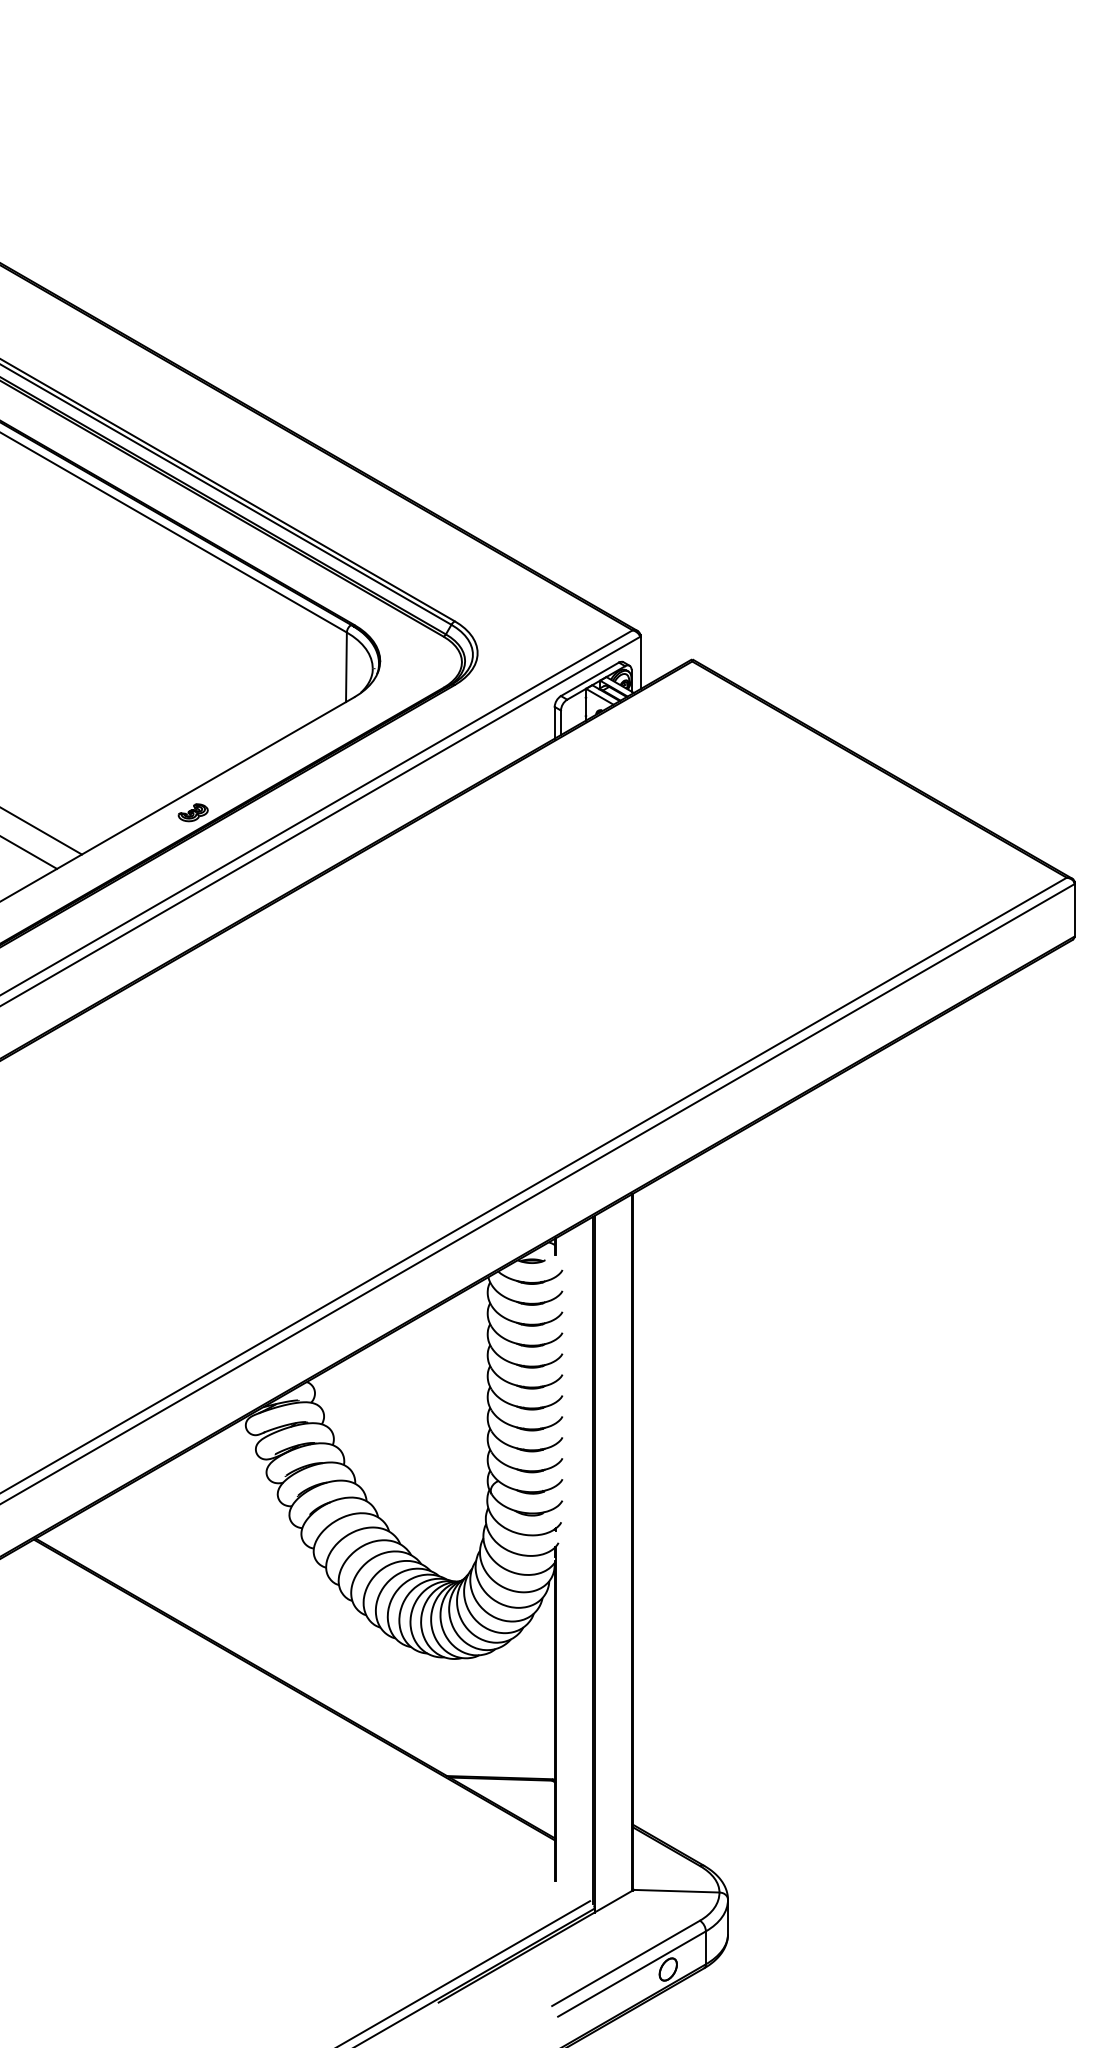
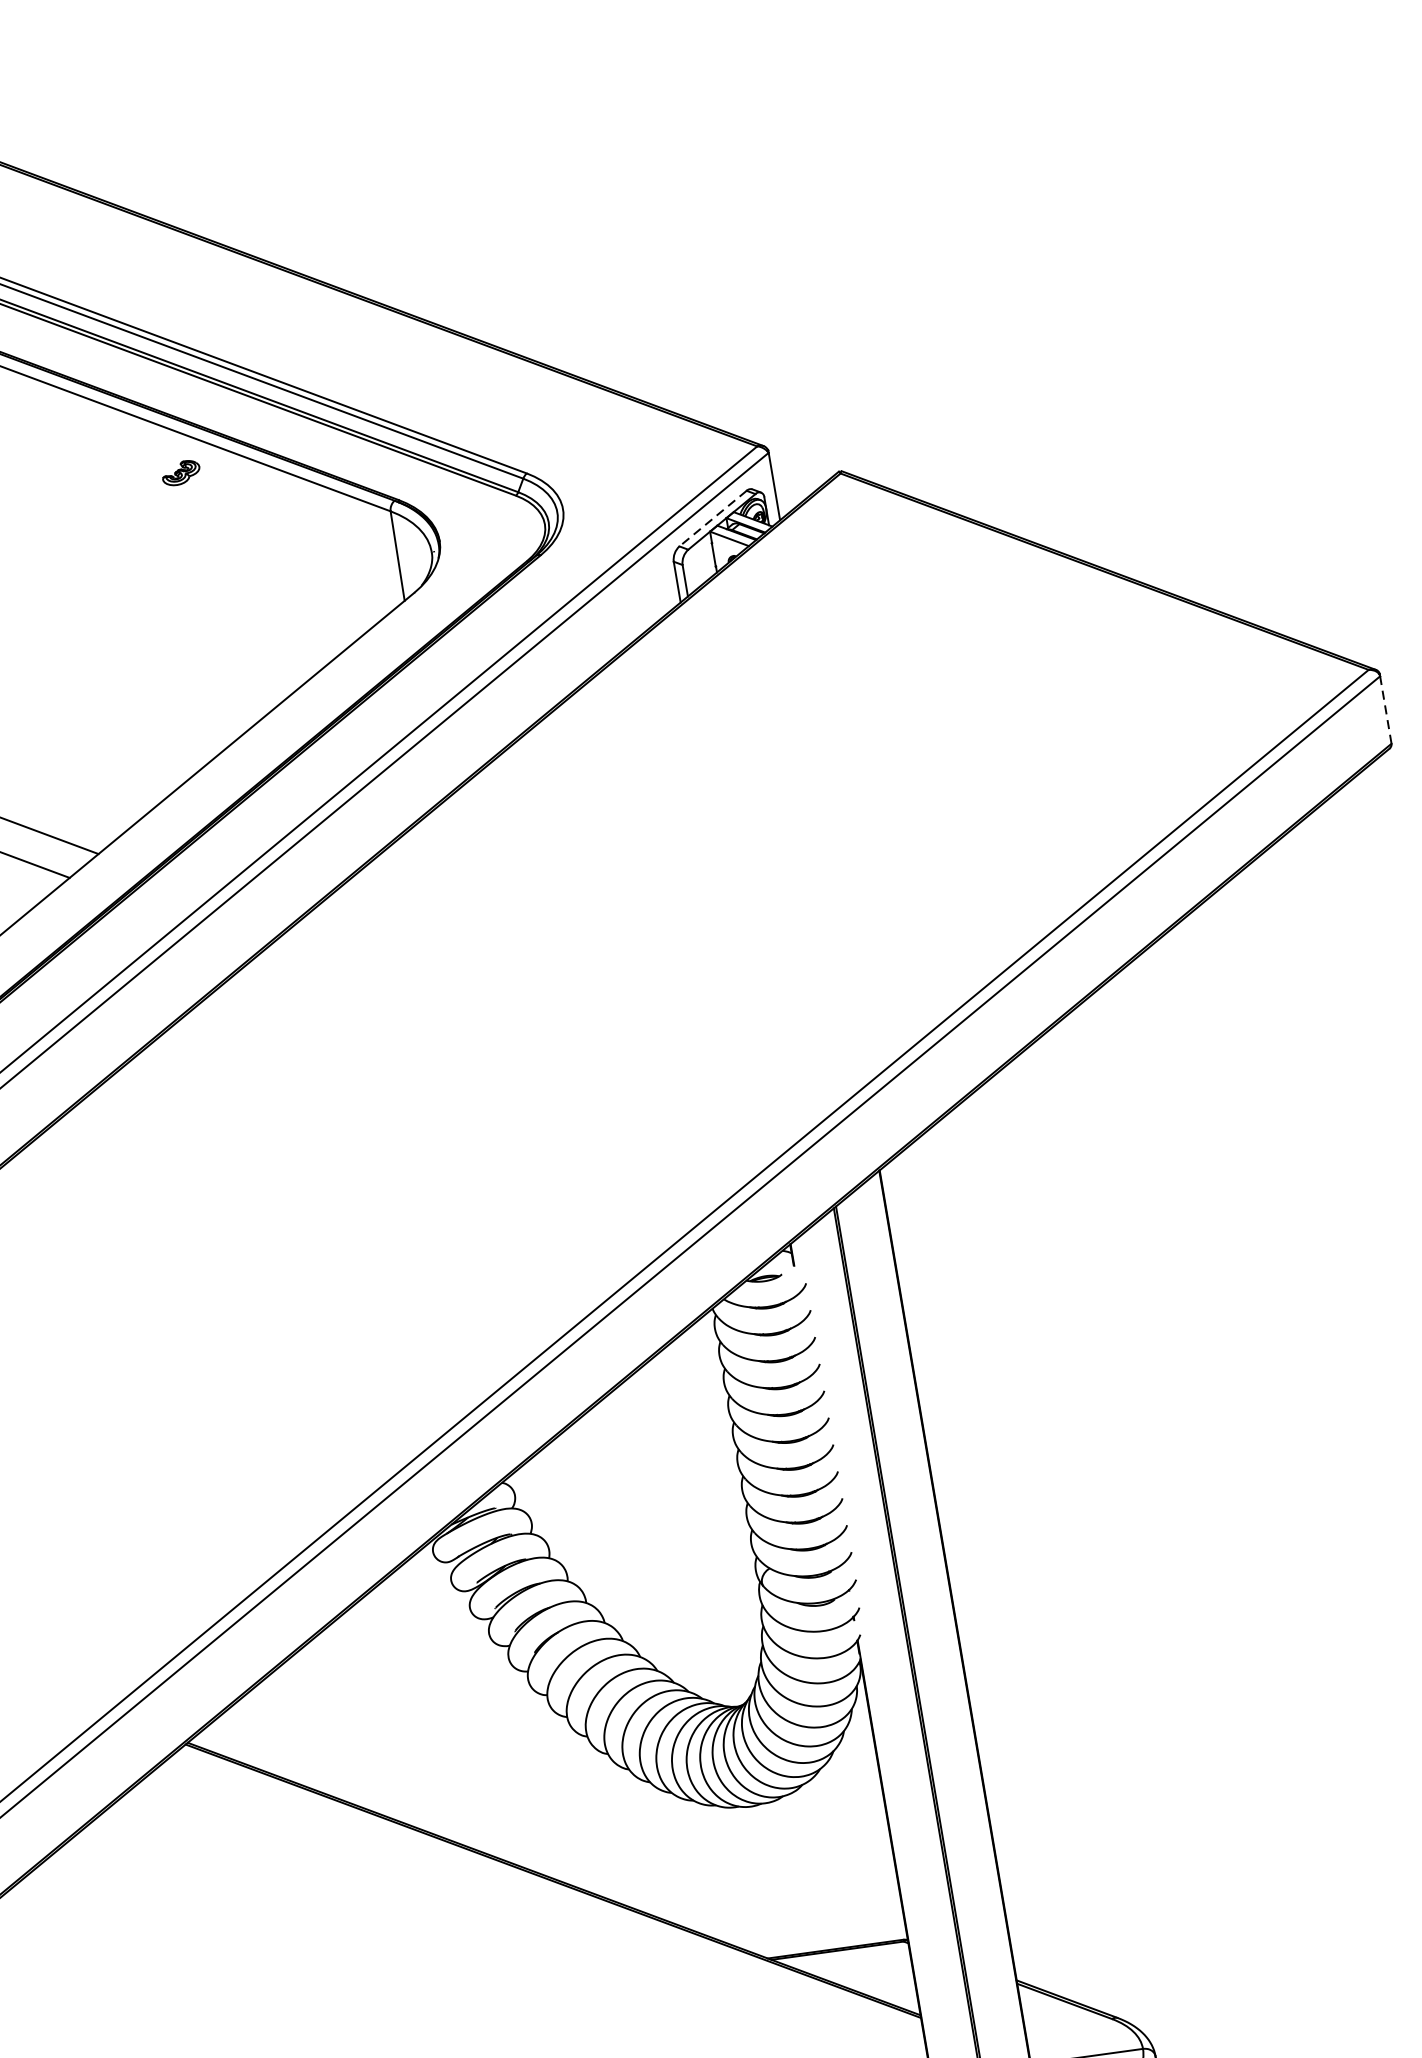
line: (589, 679) -> (712, 518), solid -> dashed
part: (192, 812) -> (180, 472), moved
line: (1074, 909) -> (1385, 709), solid -> dashed

